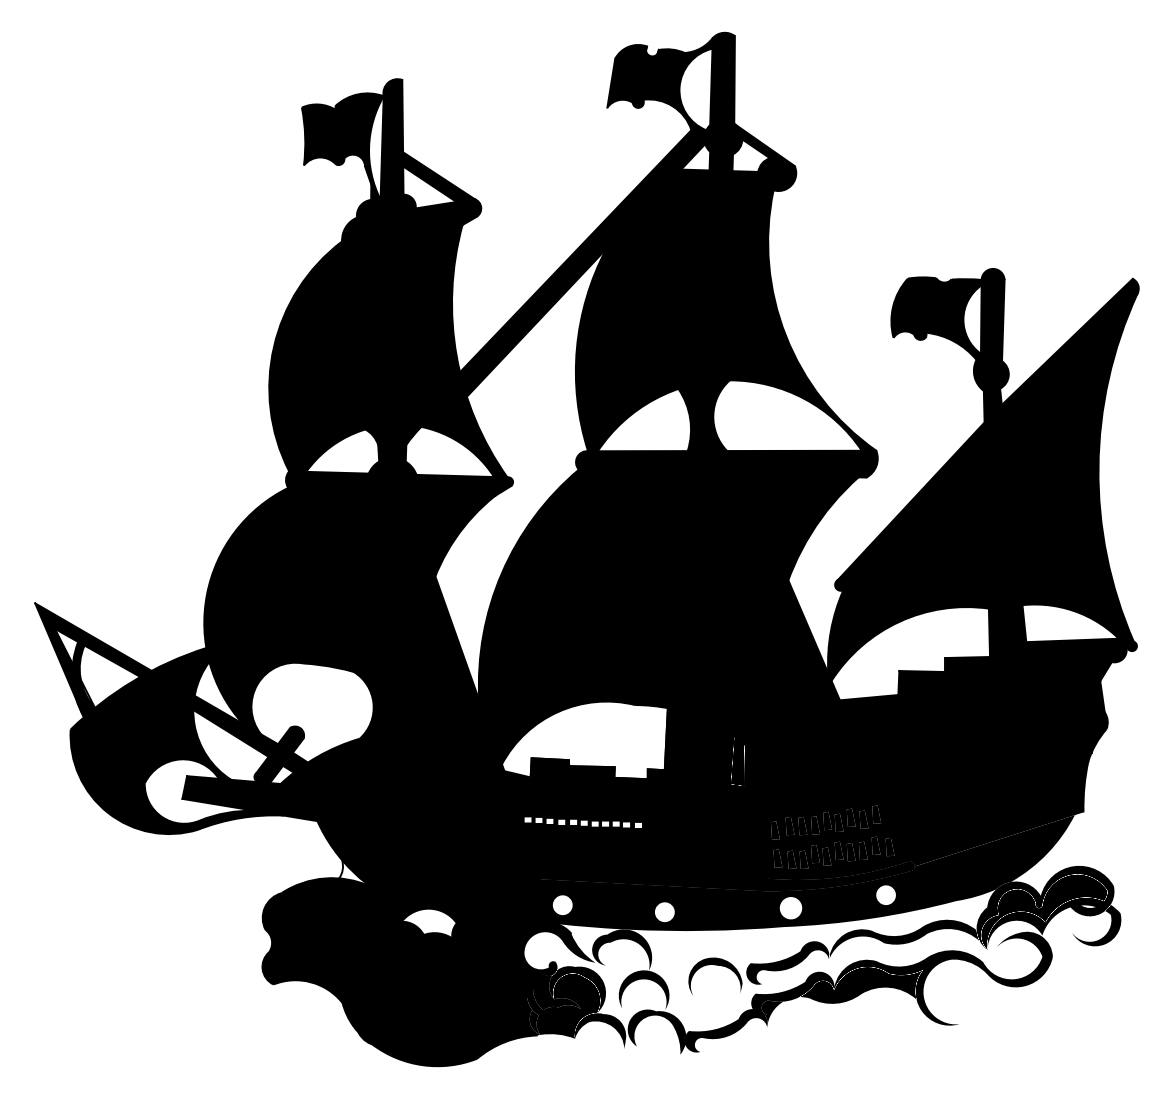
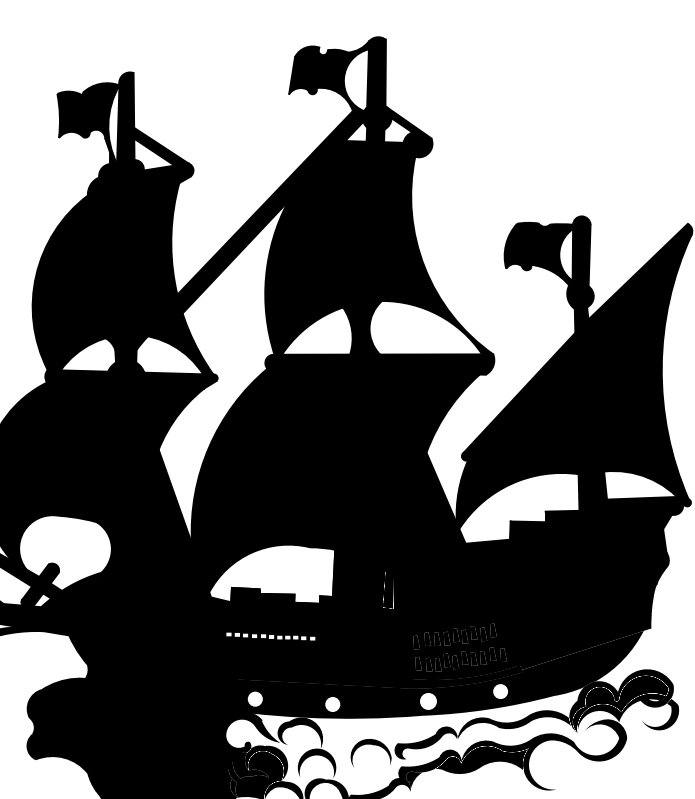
fill: (354, 873) -> (97, 675), added
fill: (428, 923) -> (153, 713), added

